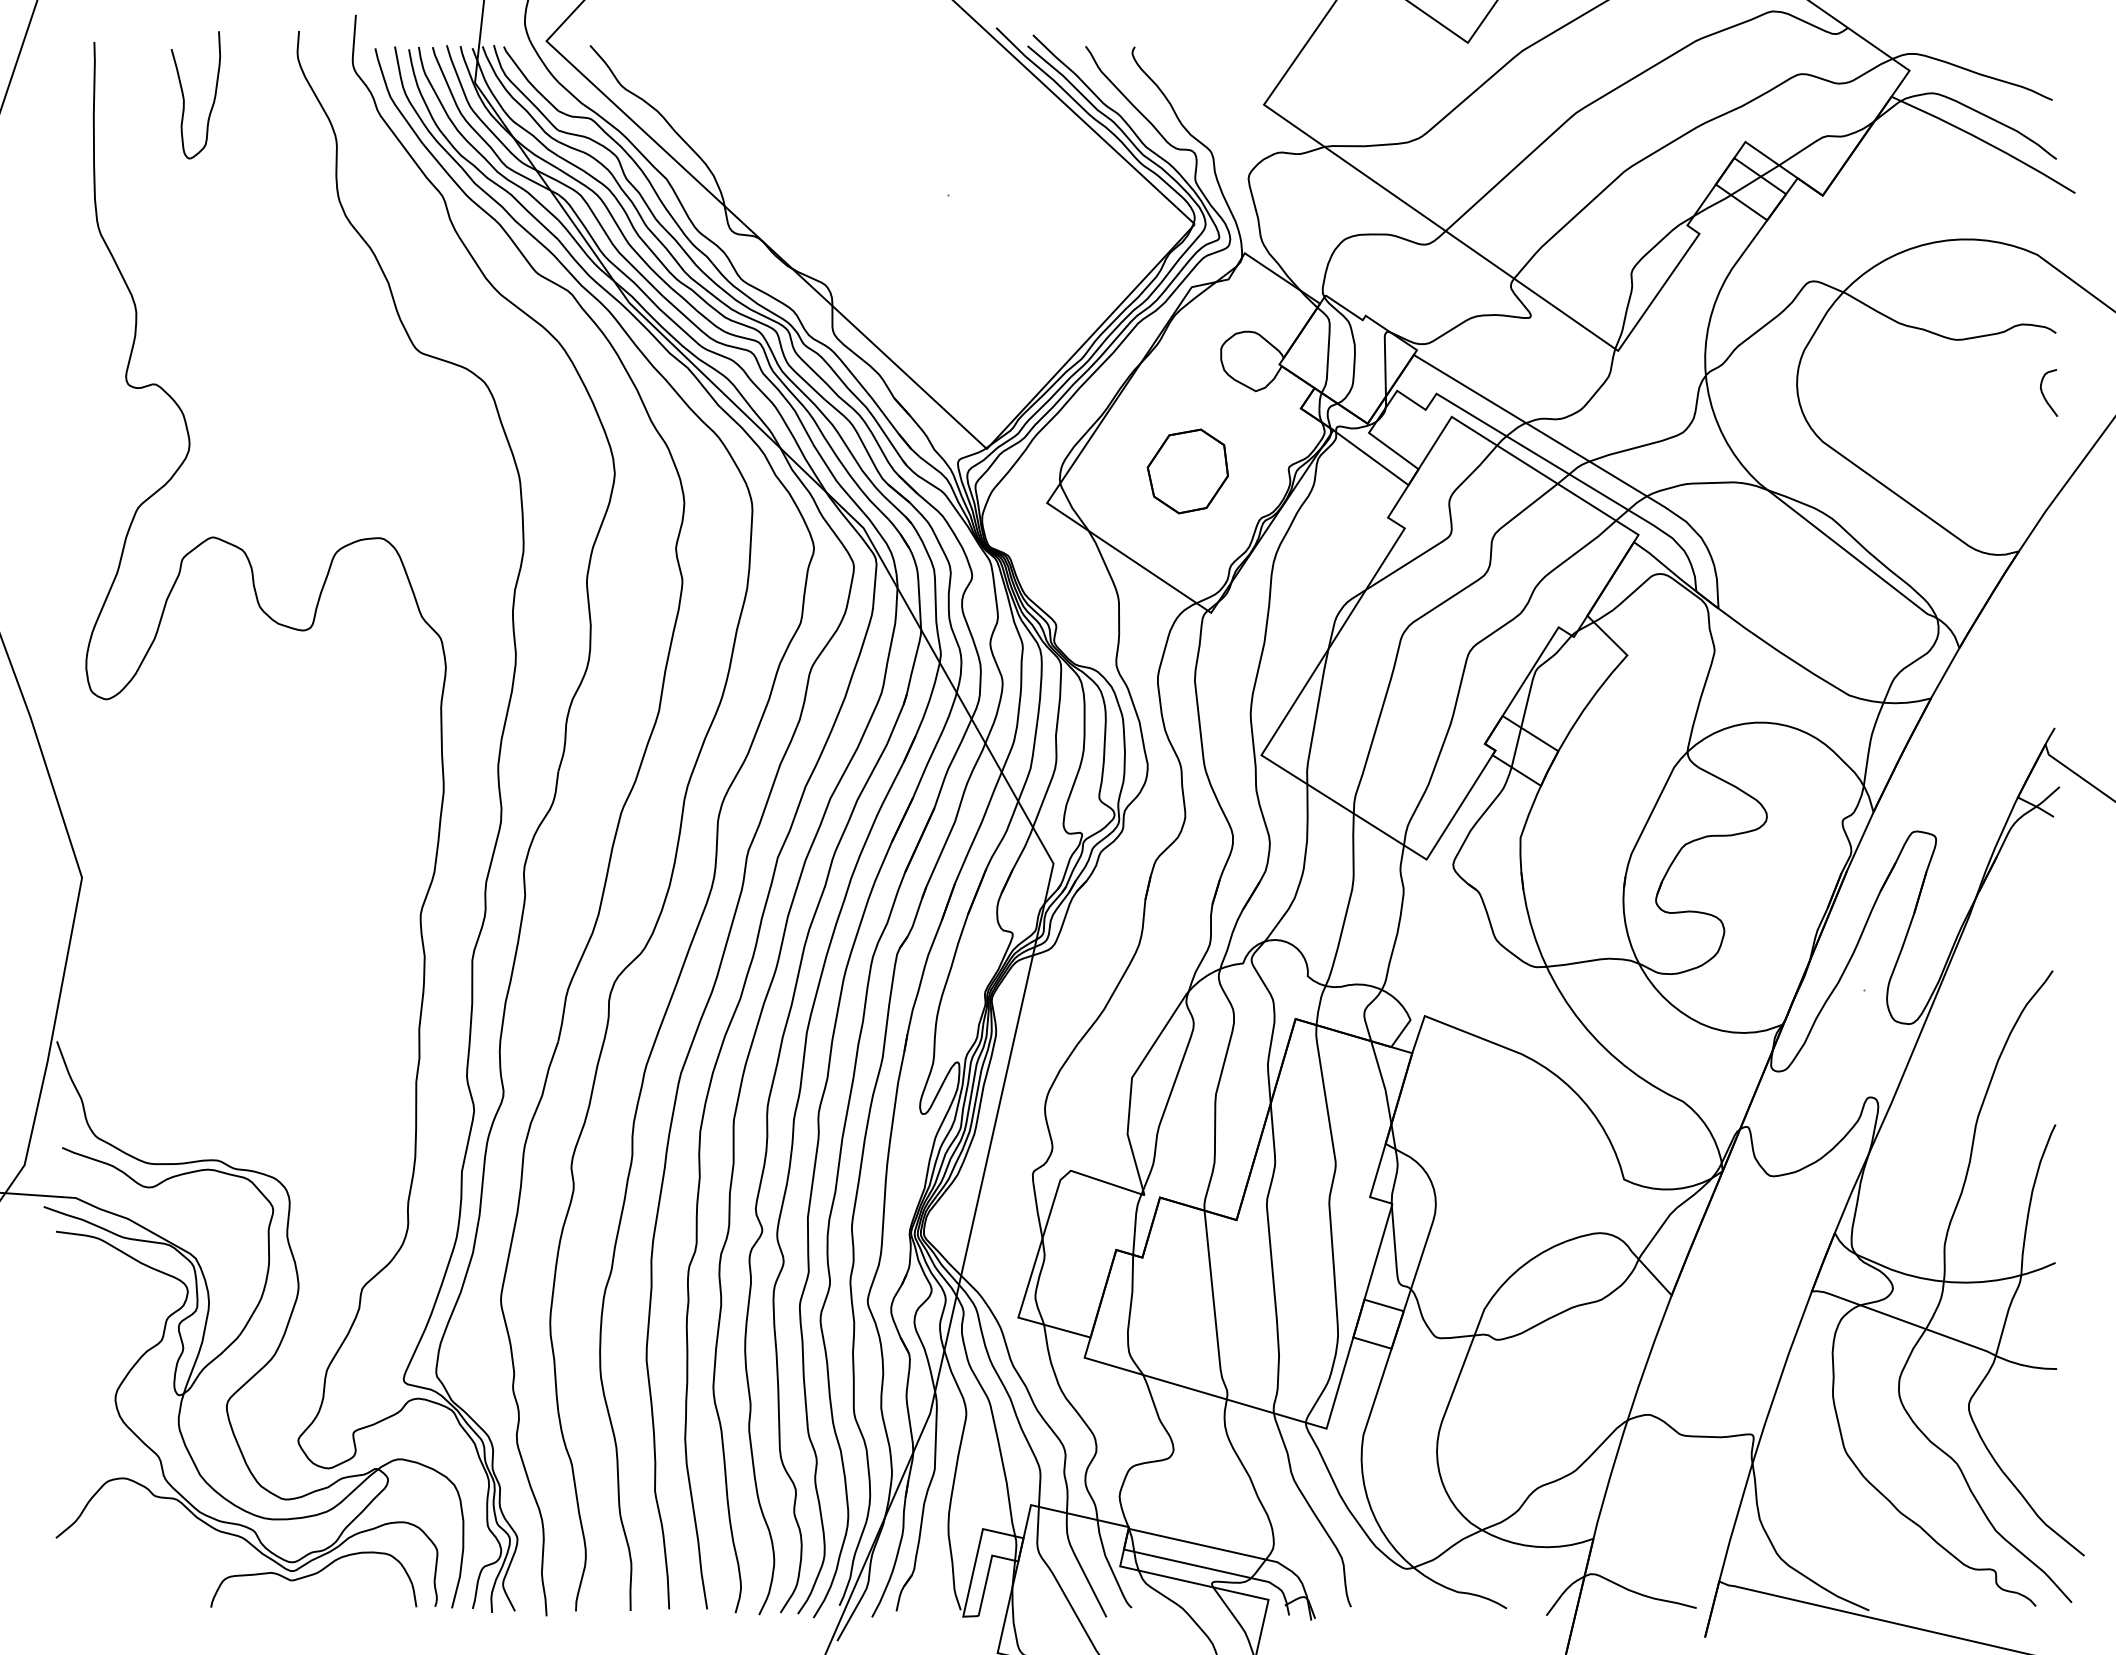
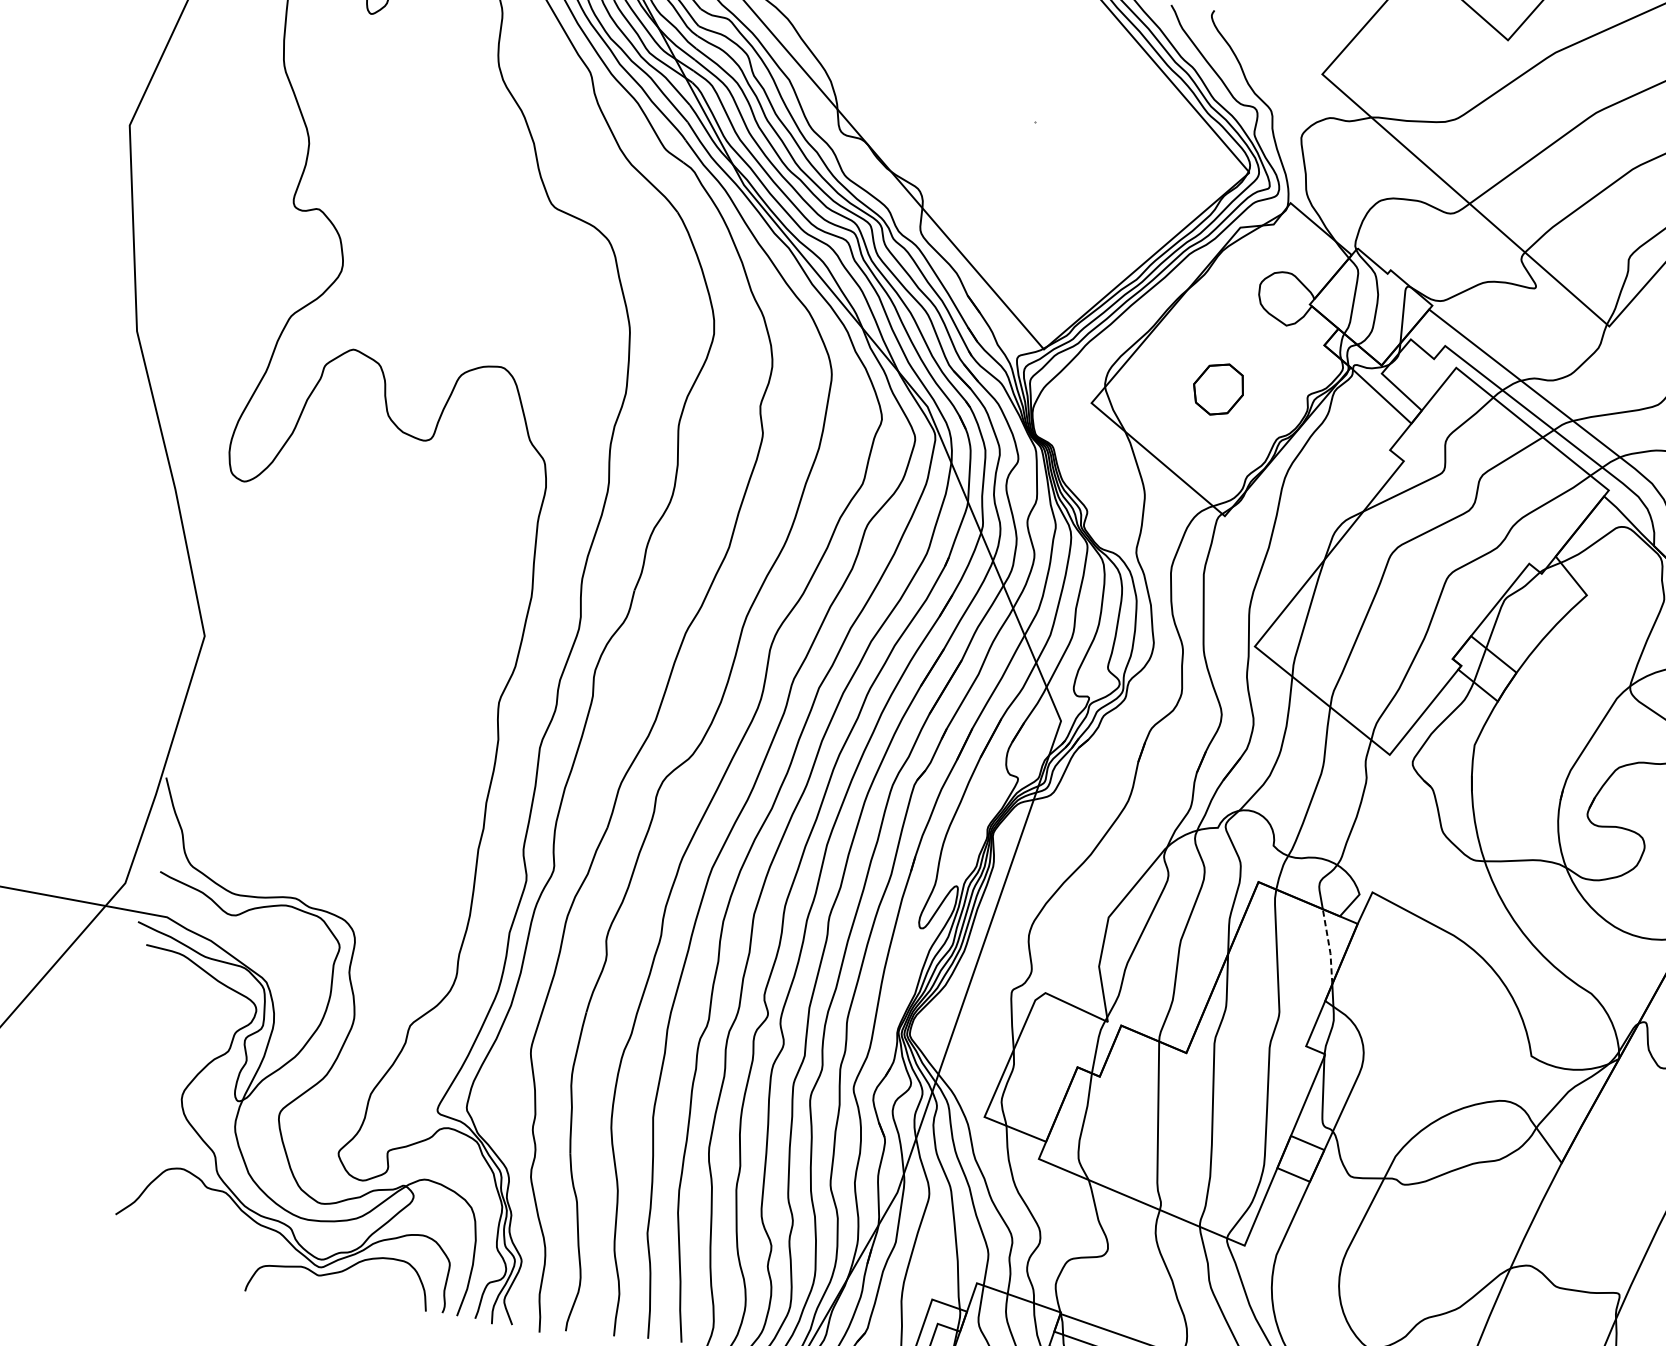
part: (1187, 471) -> (1218, 389), size x0.7
line: (1383, 1082) -> (1329, 946), solid -> dashed

